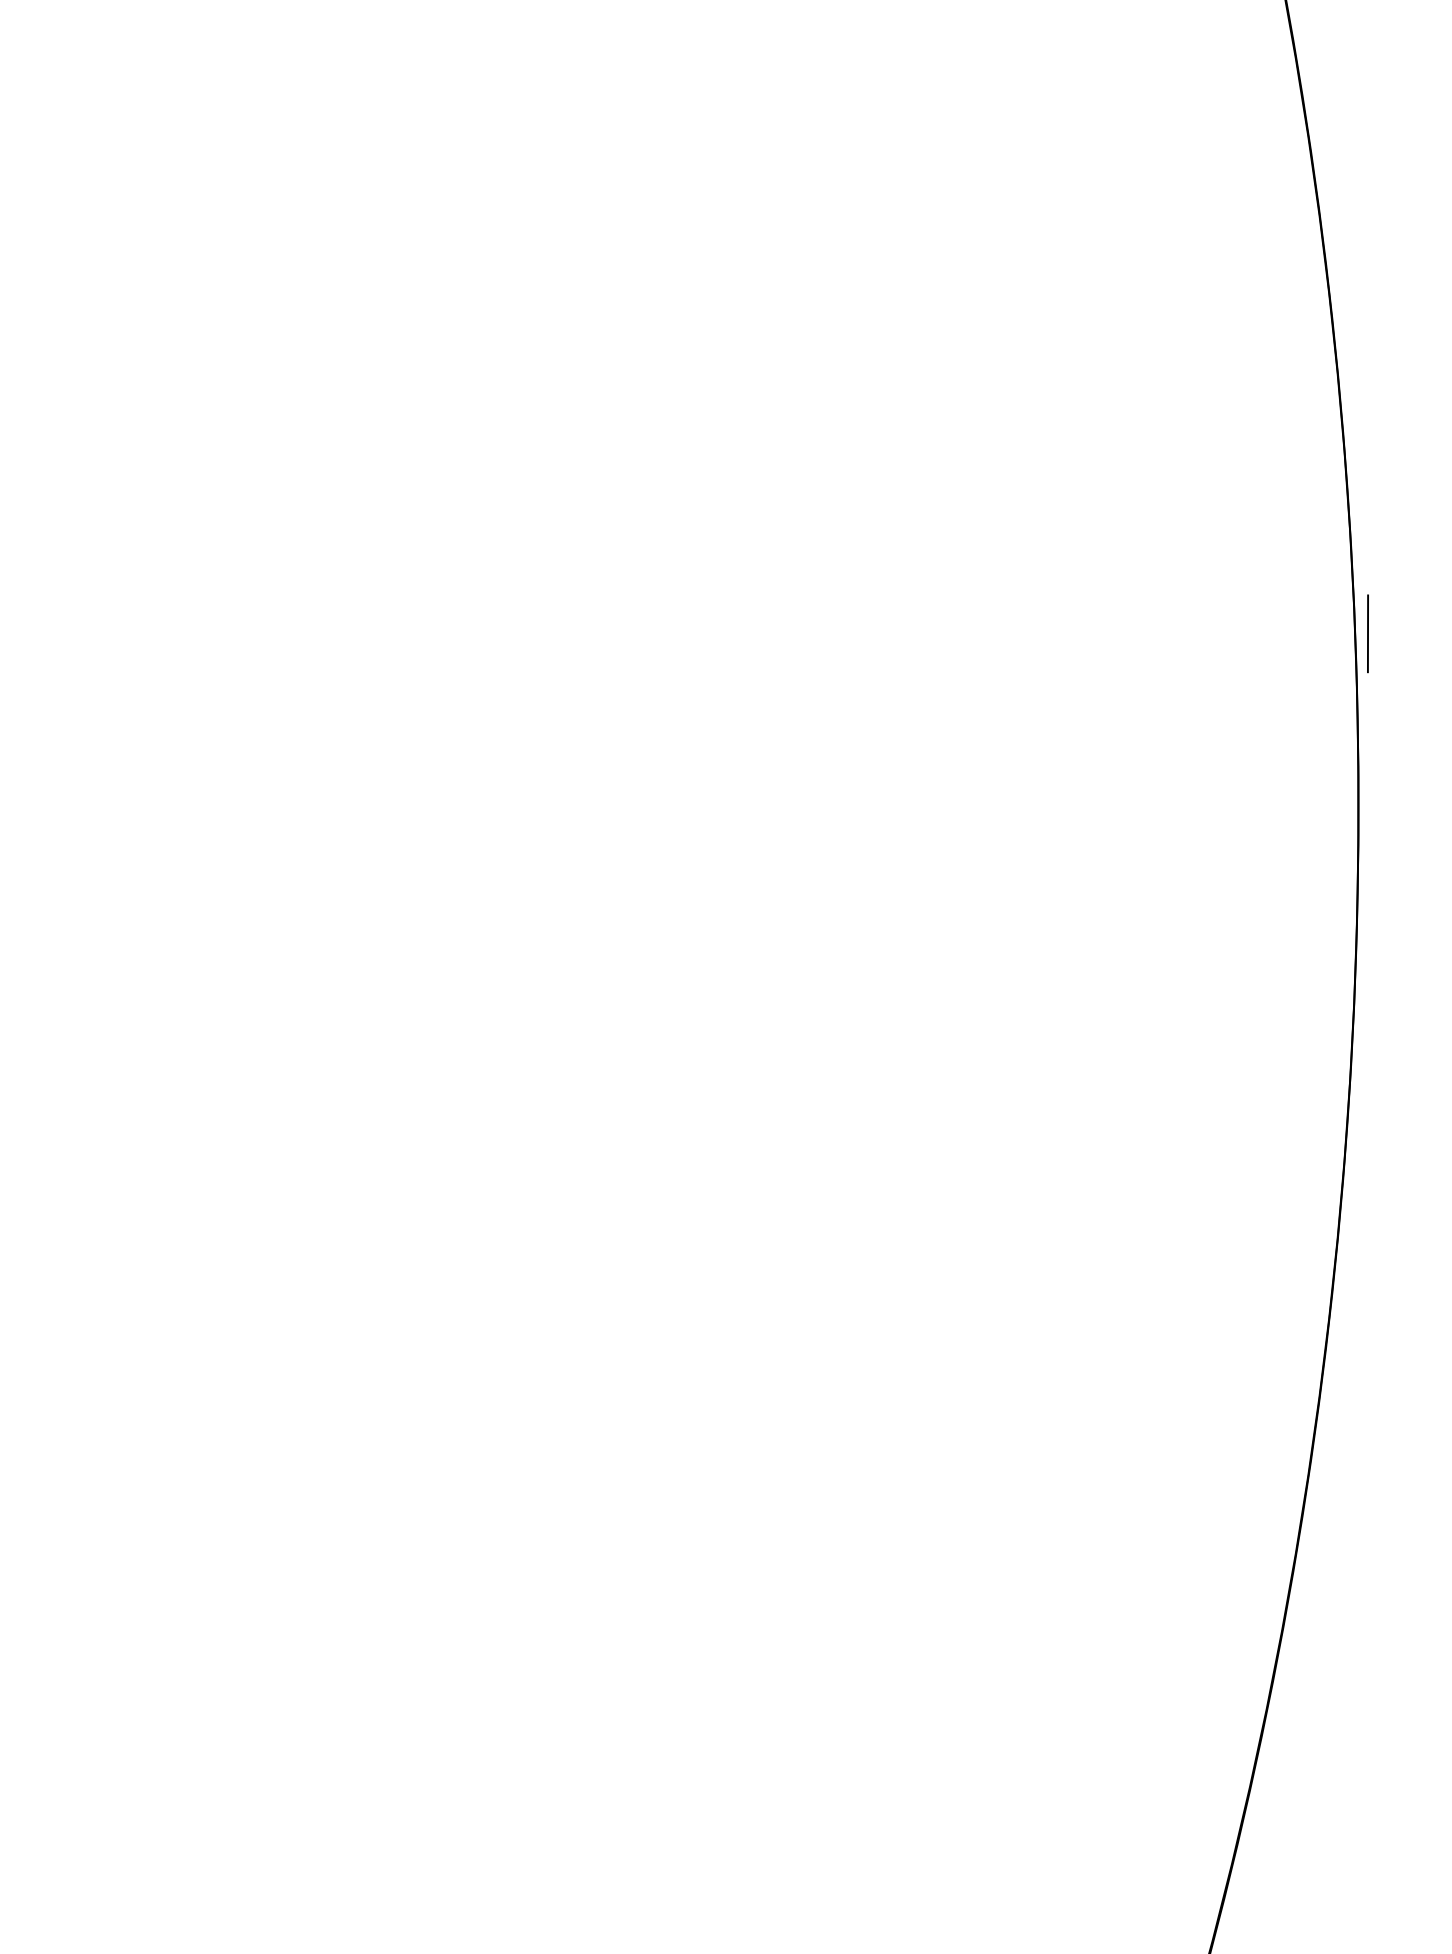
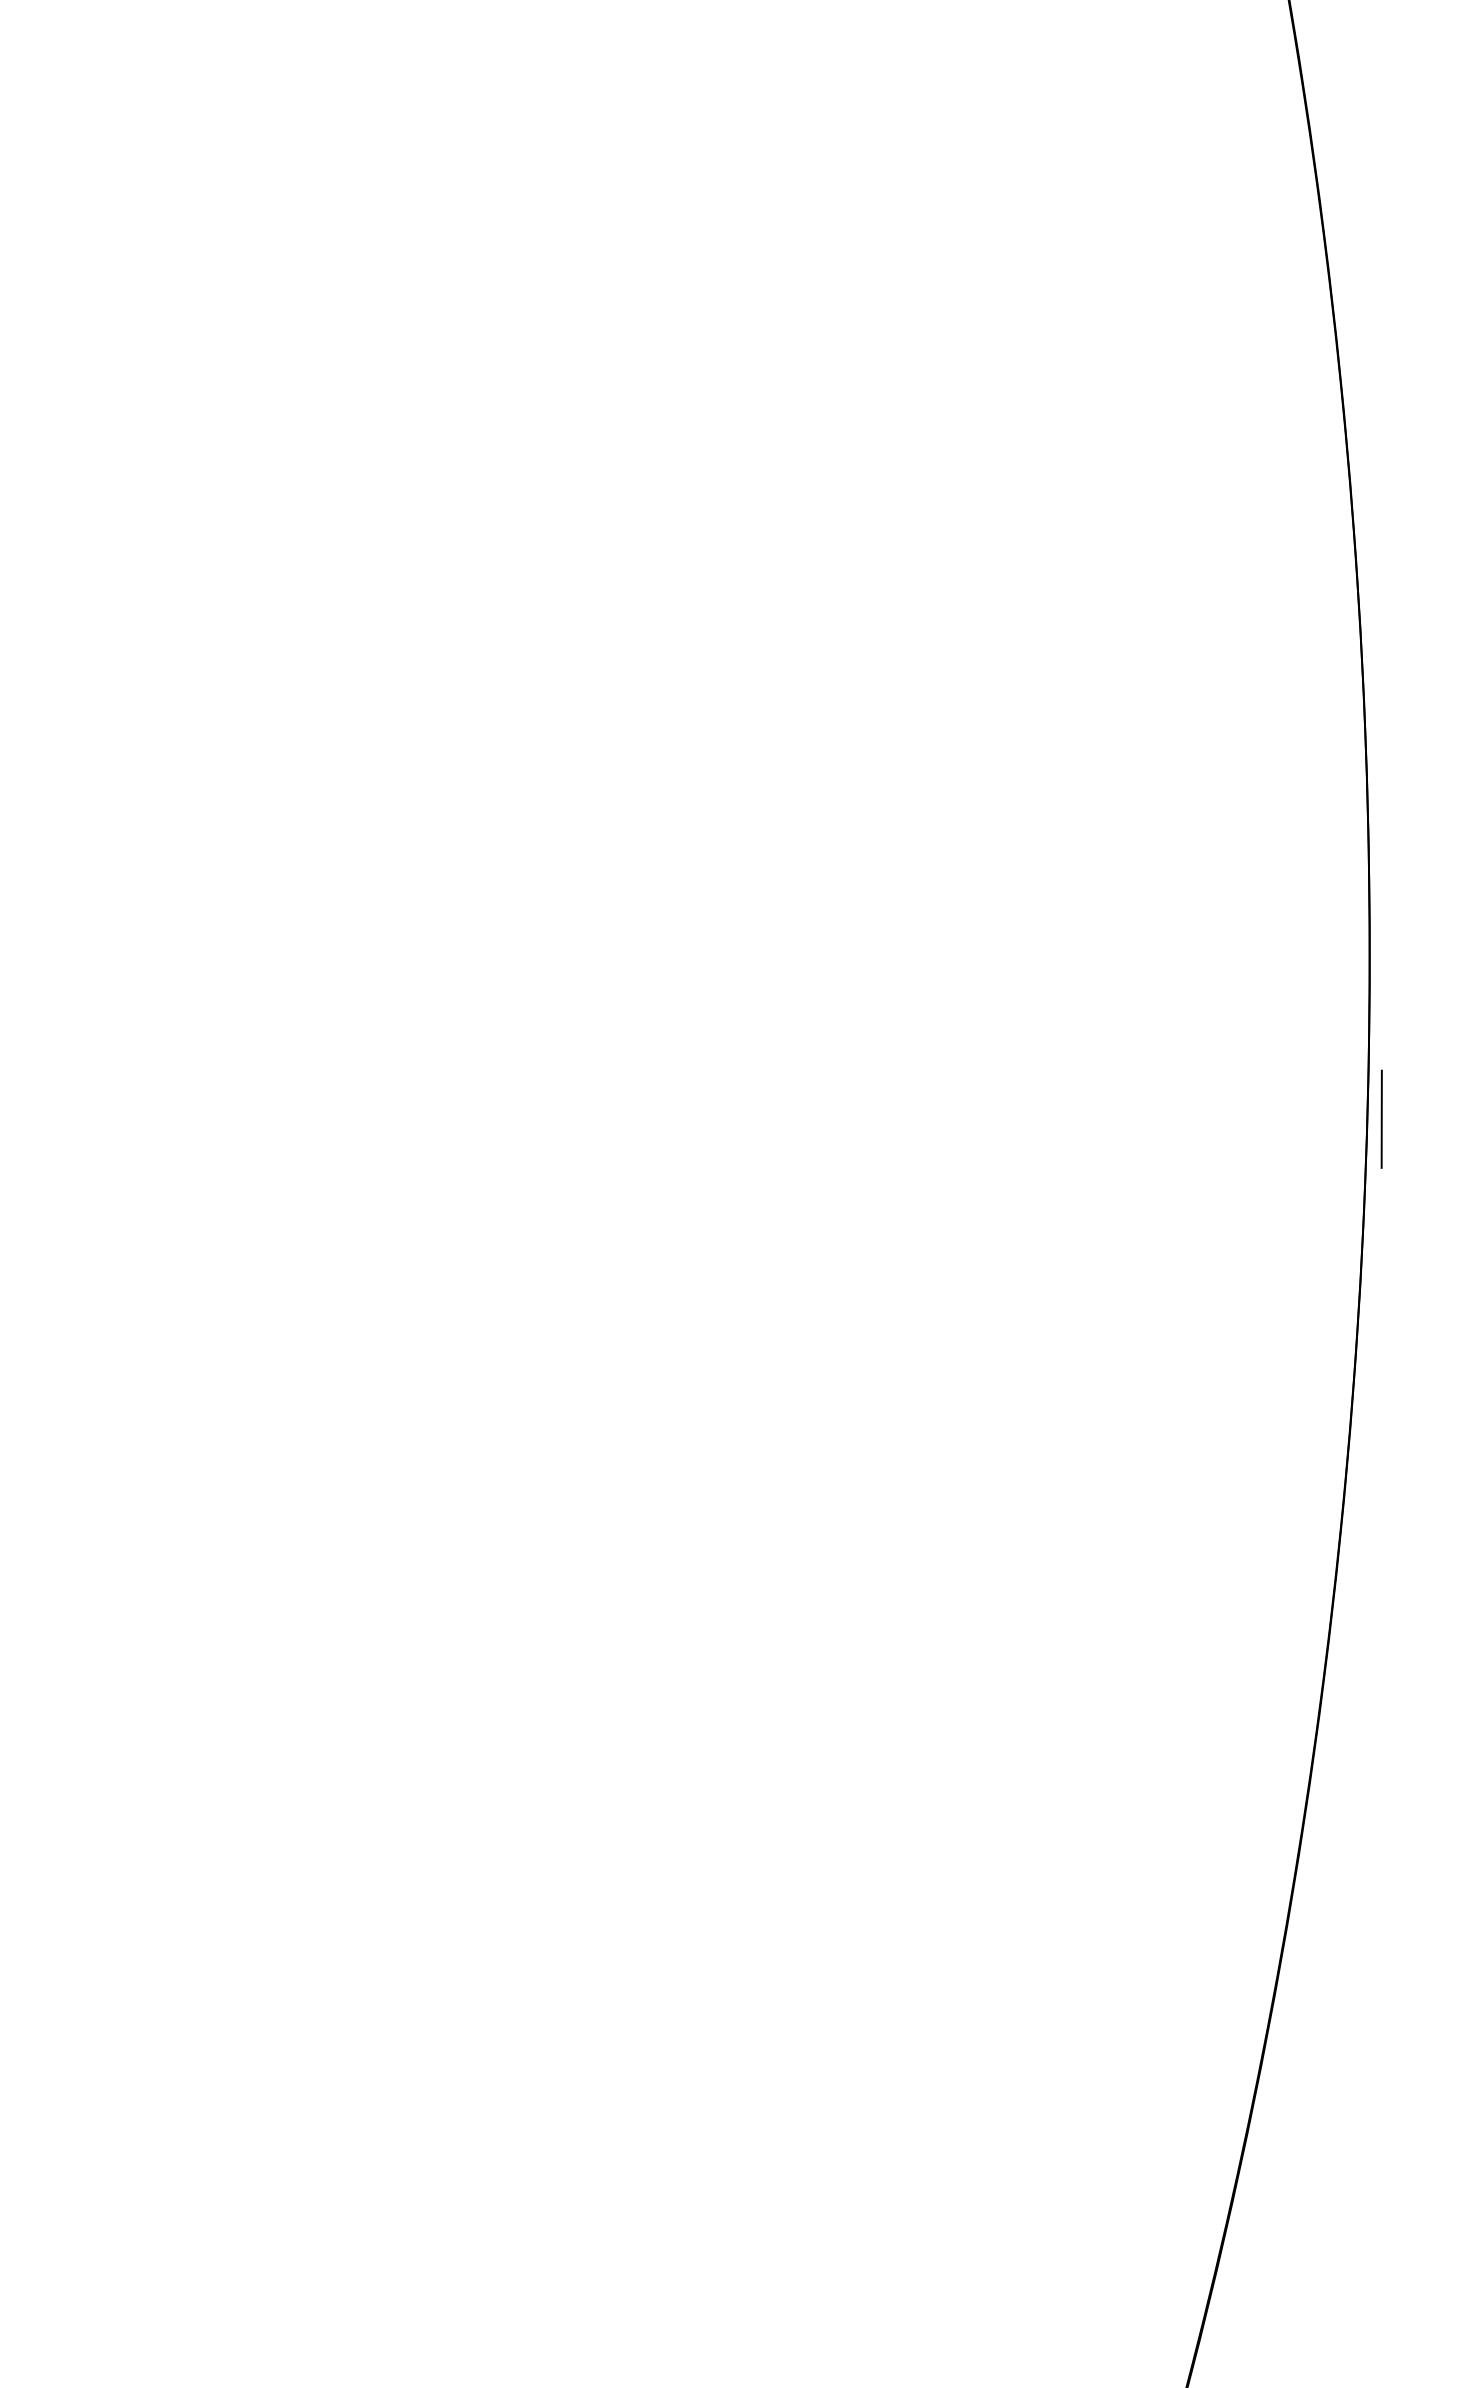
line: (1367, 633) -> (1381, 1118), moved

